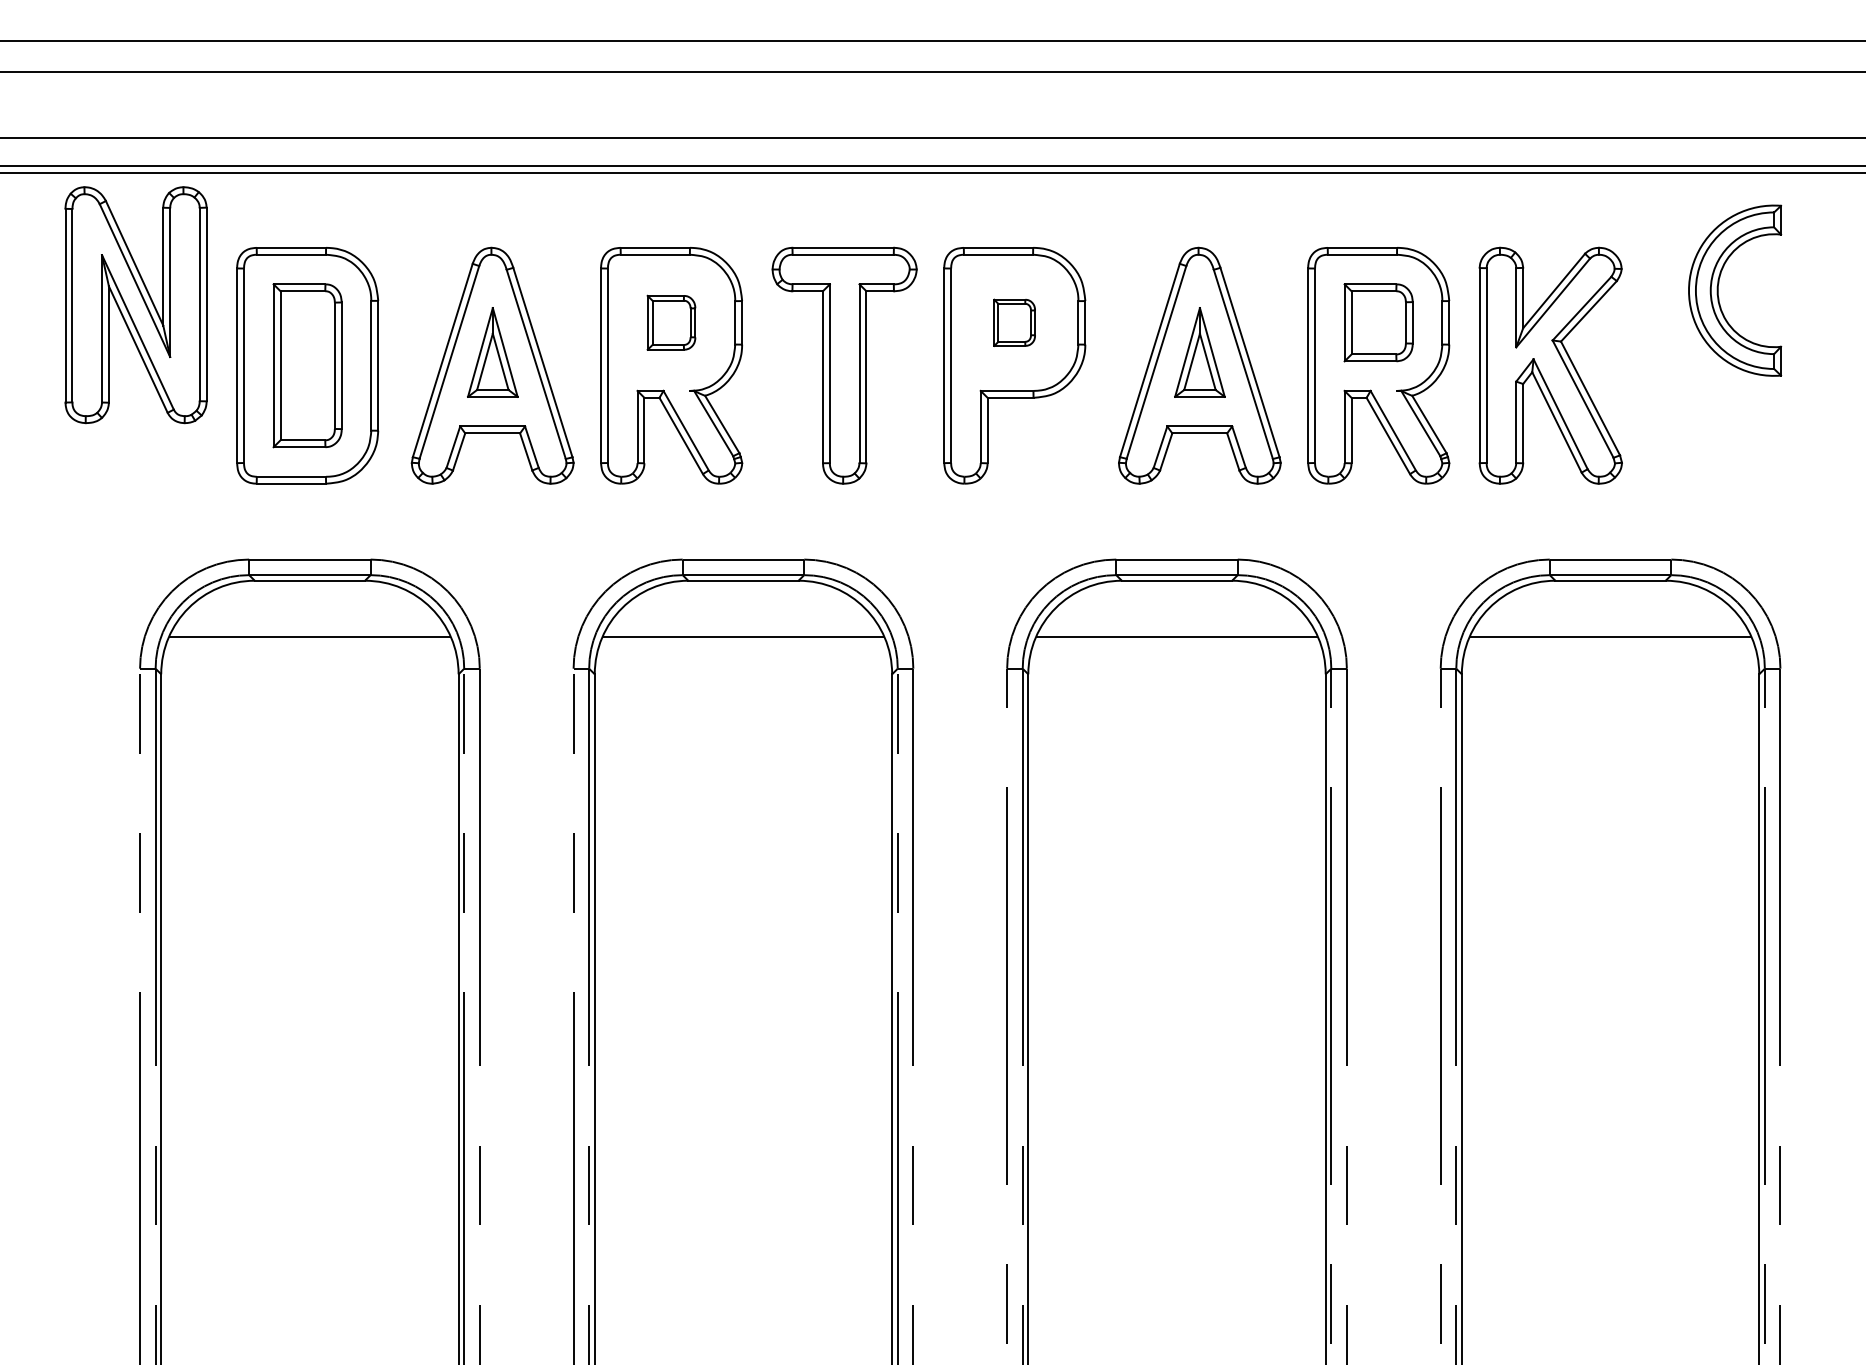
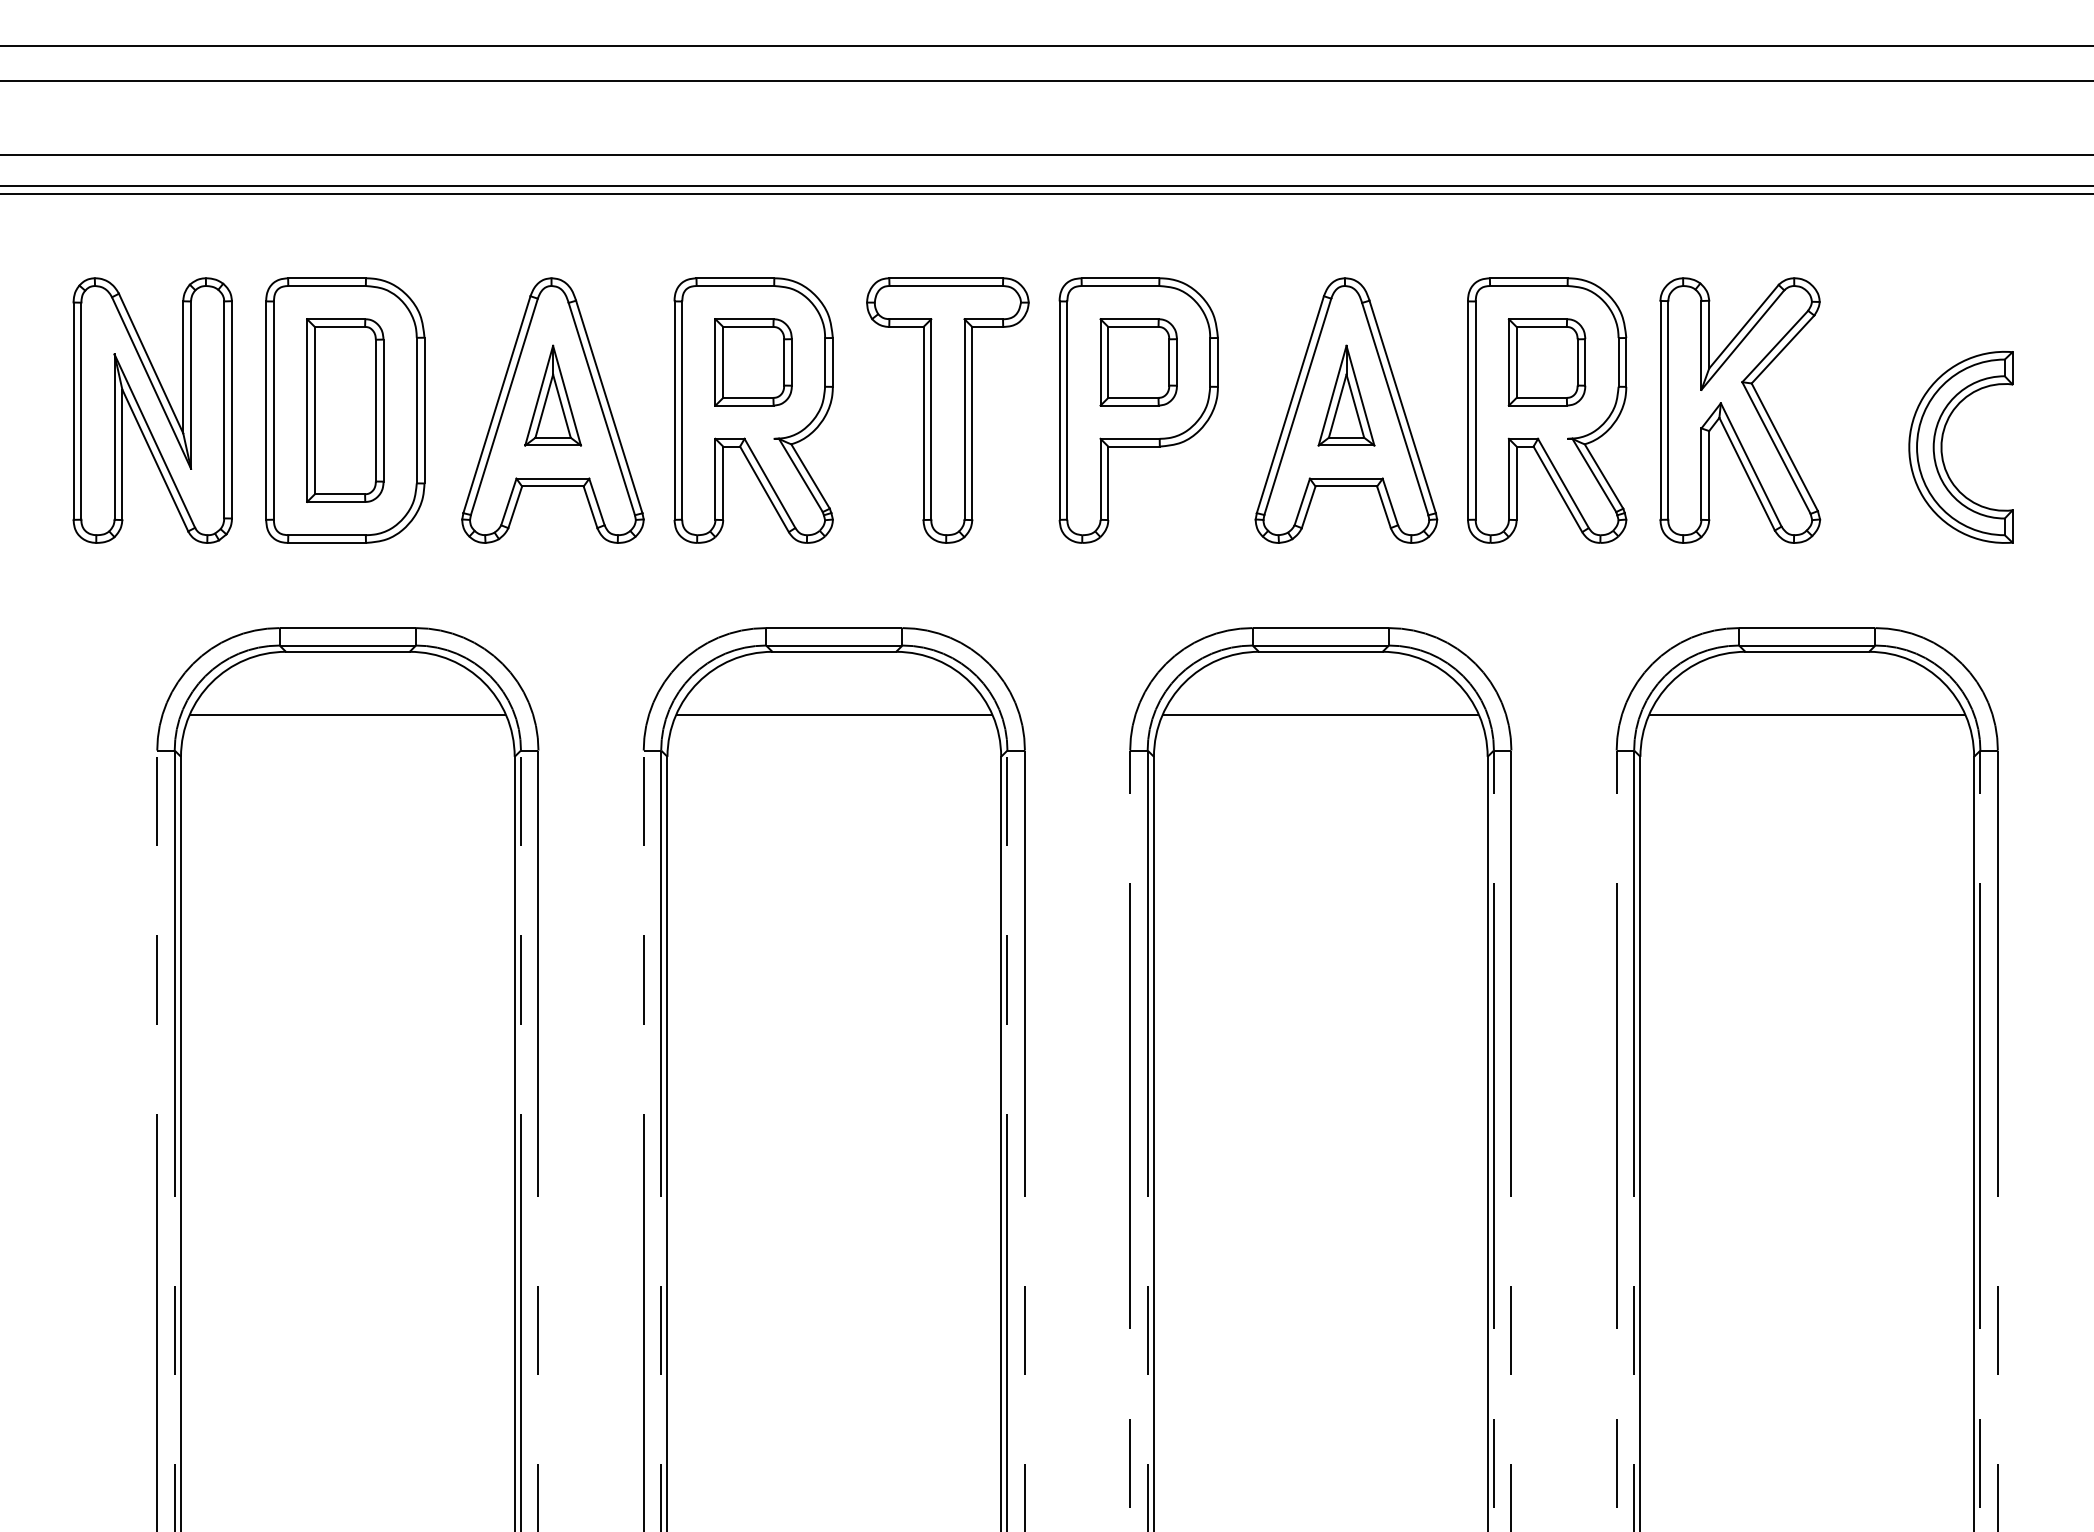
part: (1718, 290) -> (1942, 447), moved
part: (135, 305) -> (152, 410), moved
part: (671, 322) -> (753, 362), size x1.43
part: (1014, 322) -> (1138, 362), size x1.67

